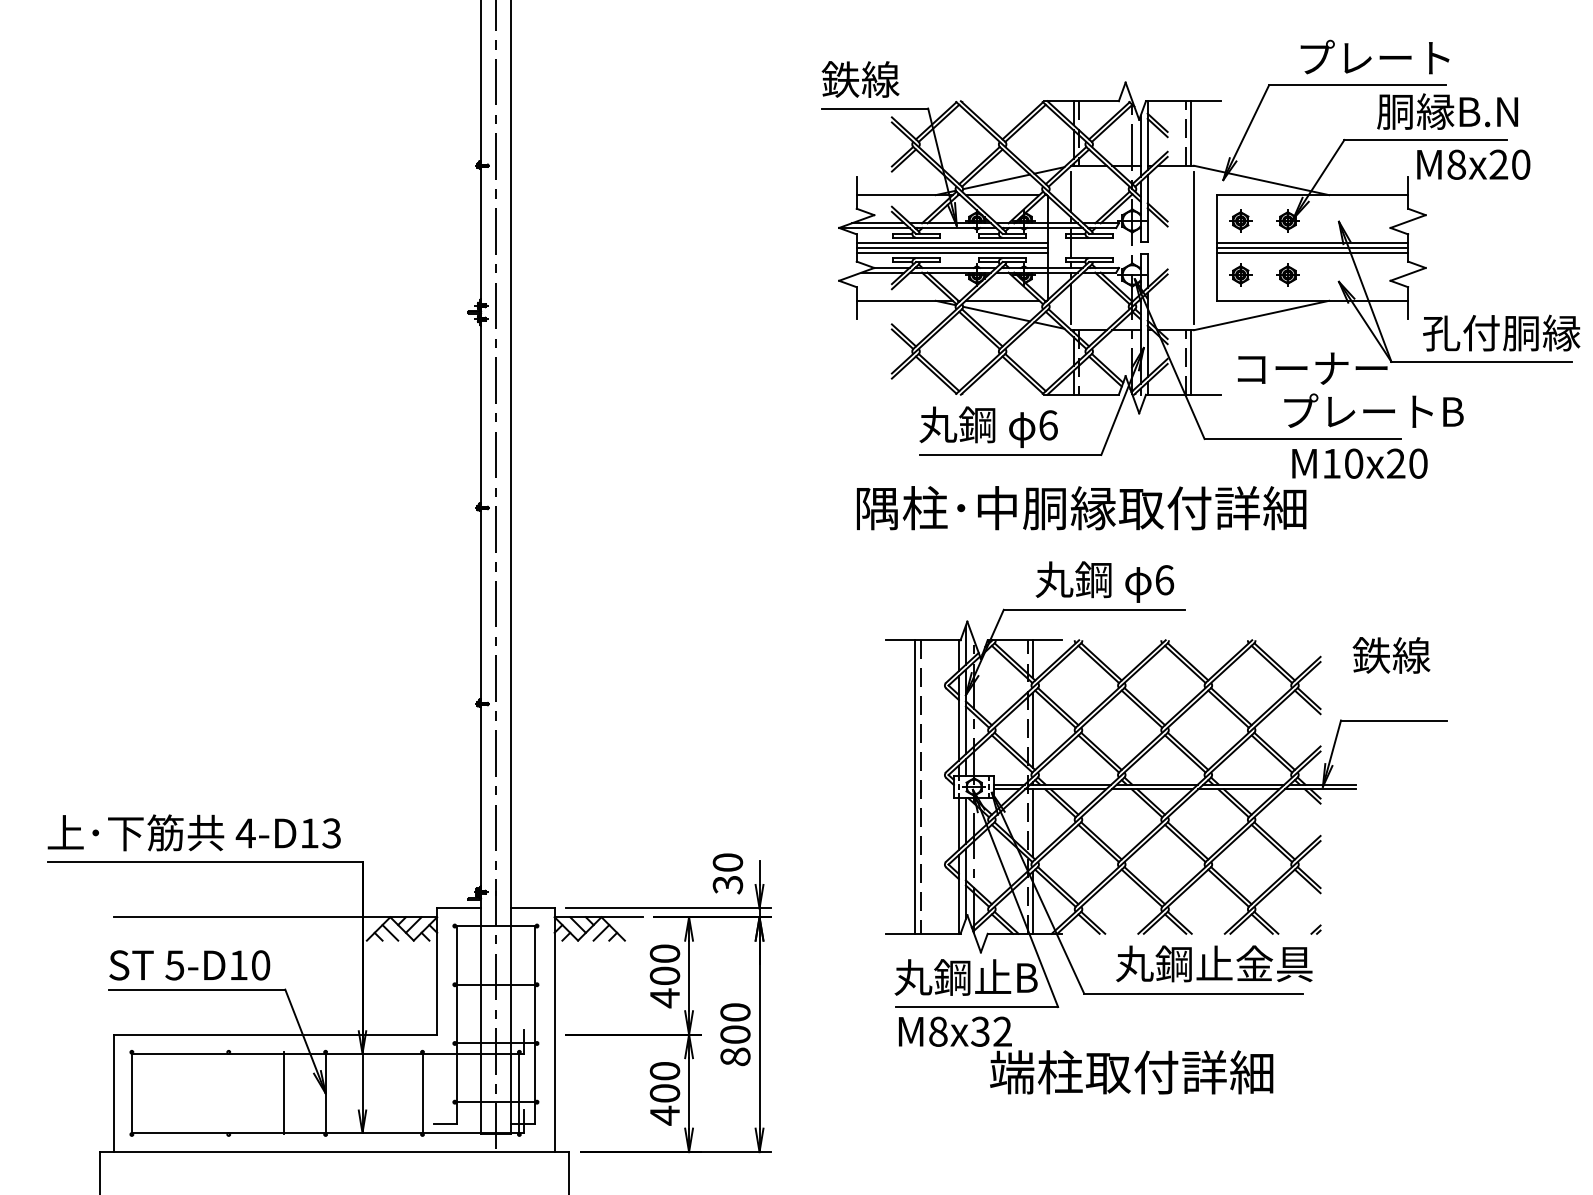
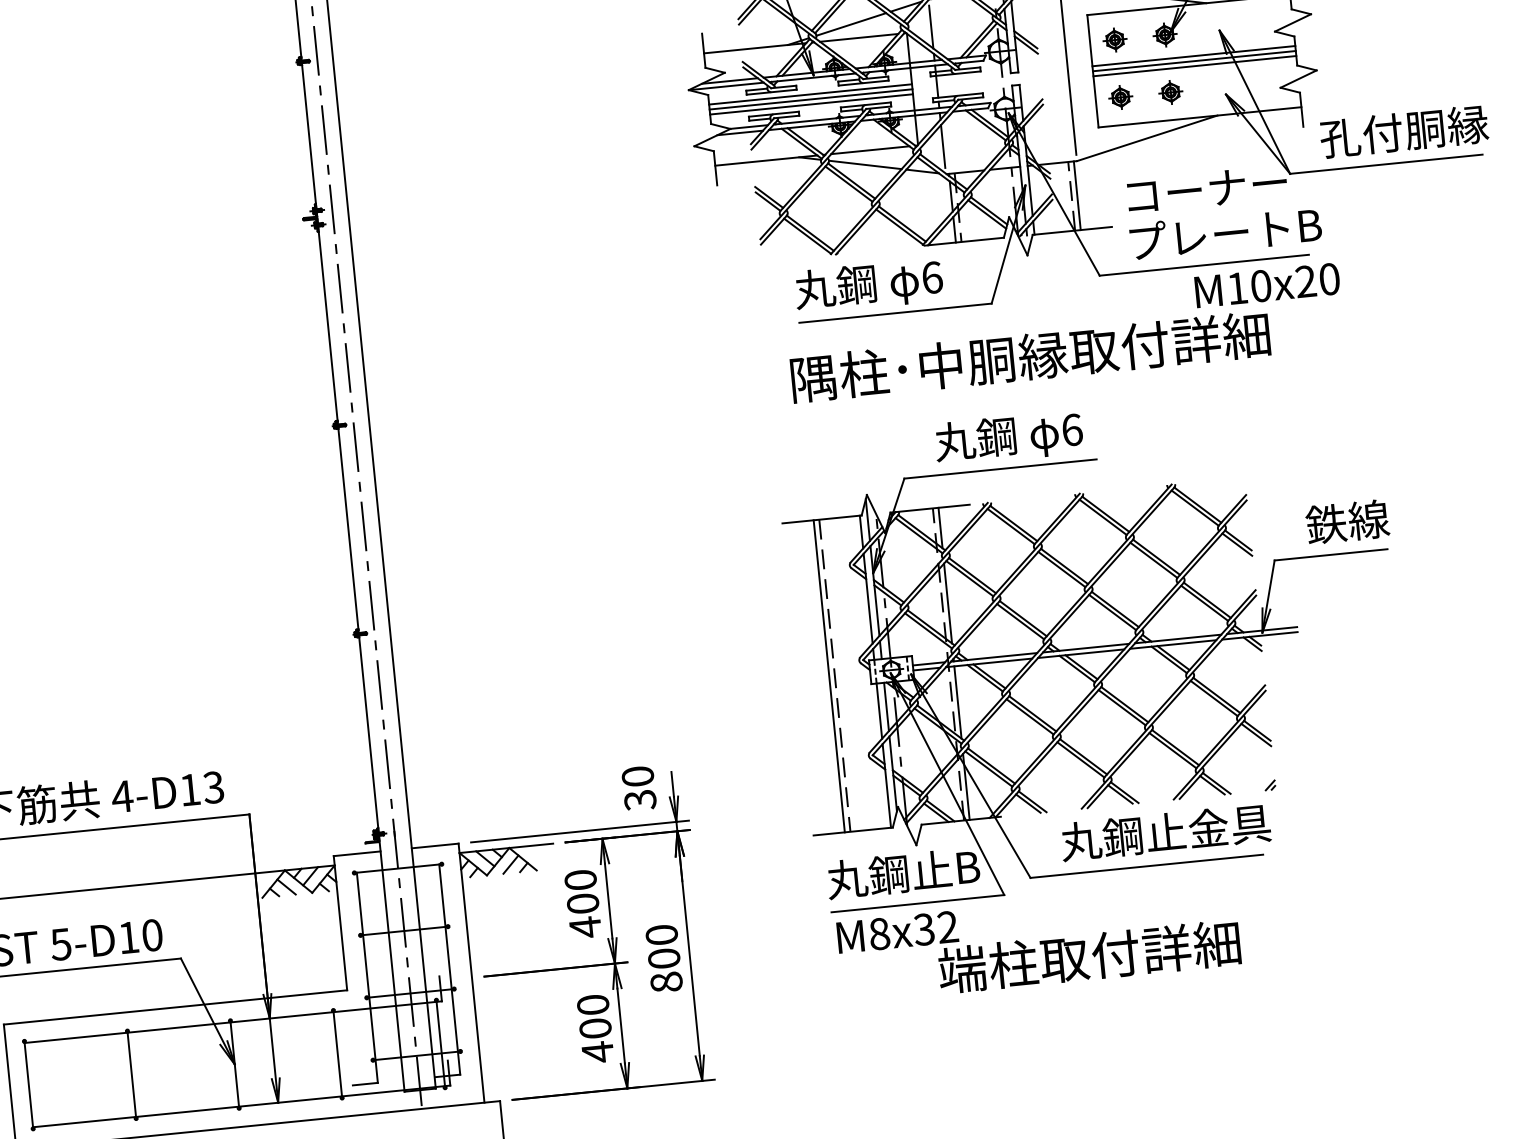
text: (1373, 410) -> (1225, 232), moved
text: (1081, 508) -> (1030, 357), moved
text: (1391, 655) -> (1347, 522), moved
line: (283, 1093) -> (131, 1074), moved

